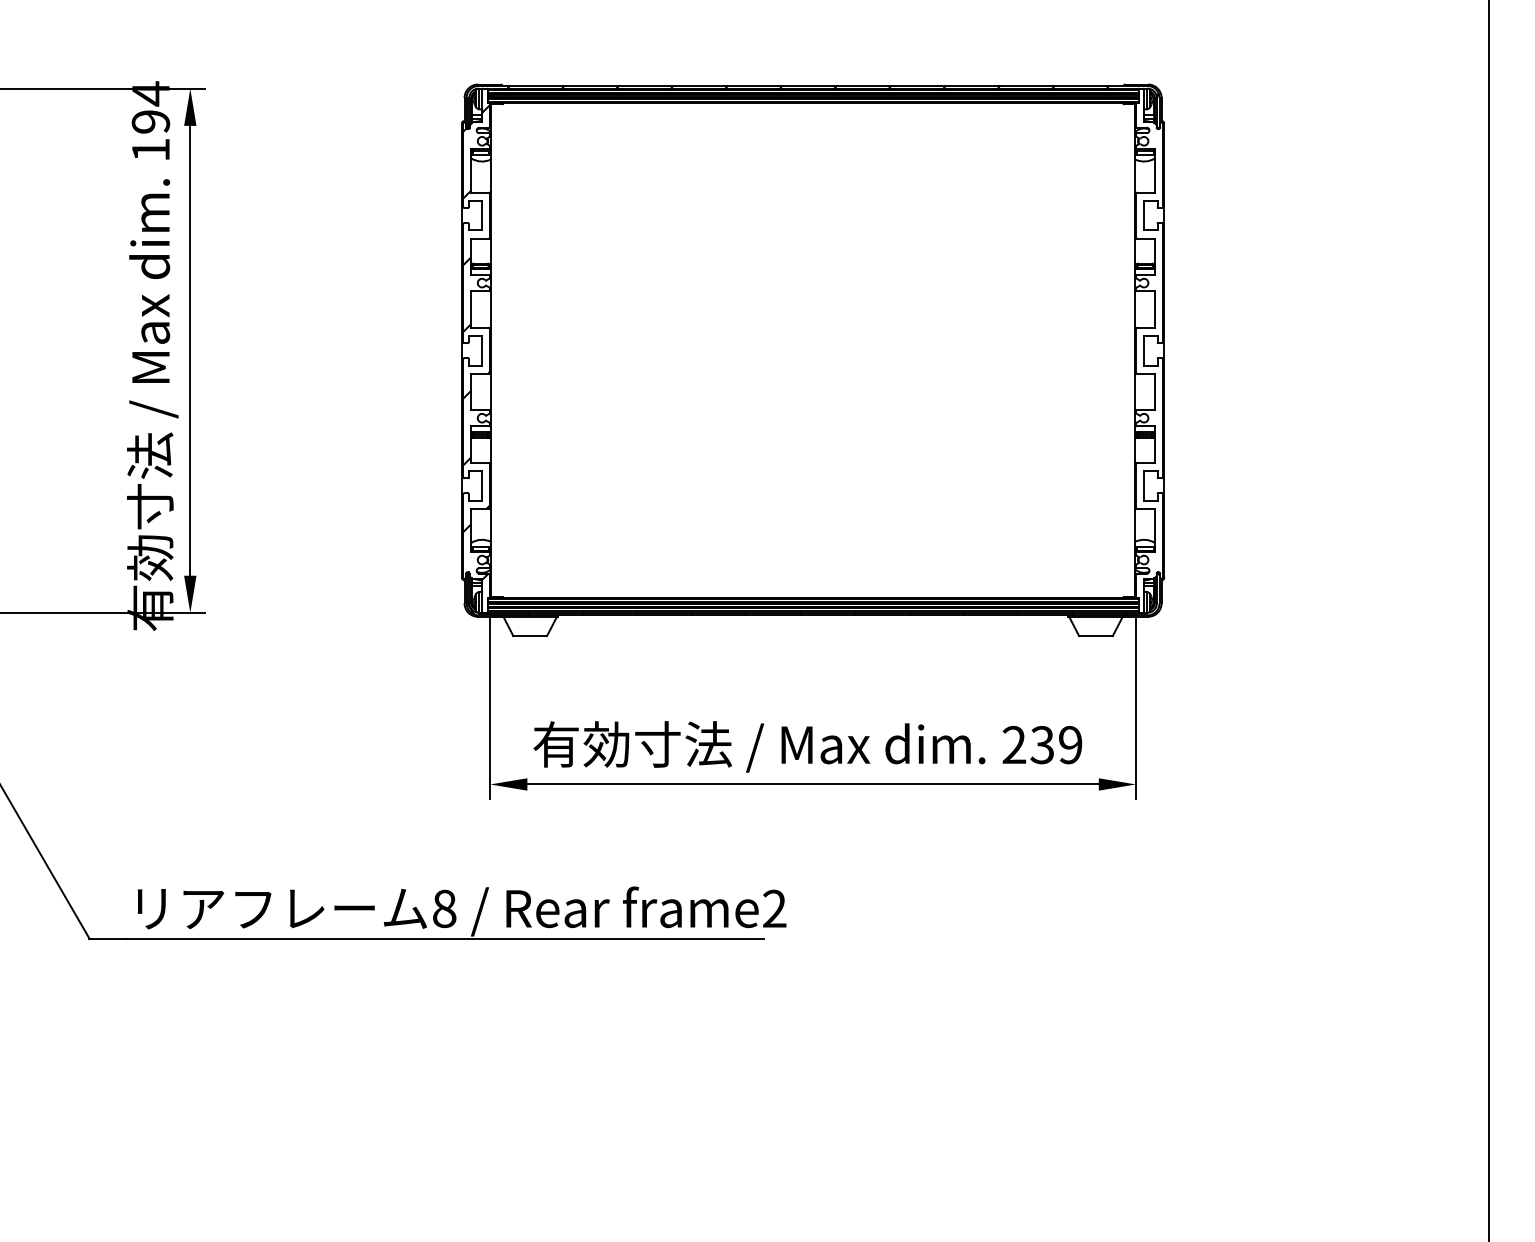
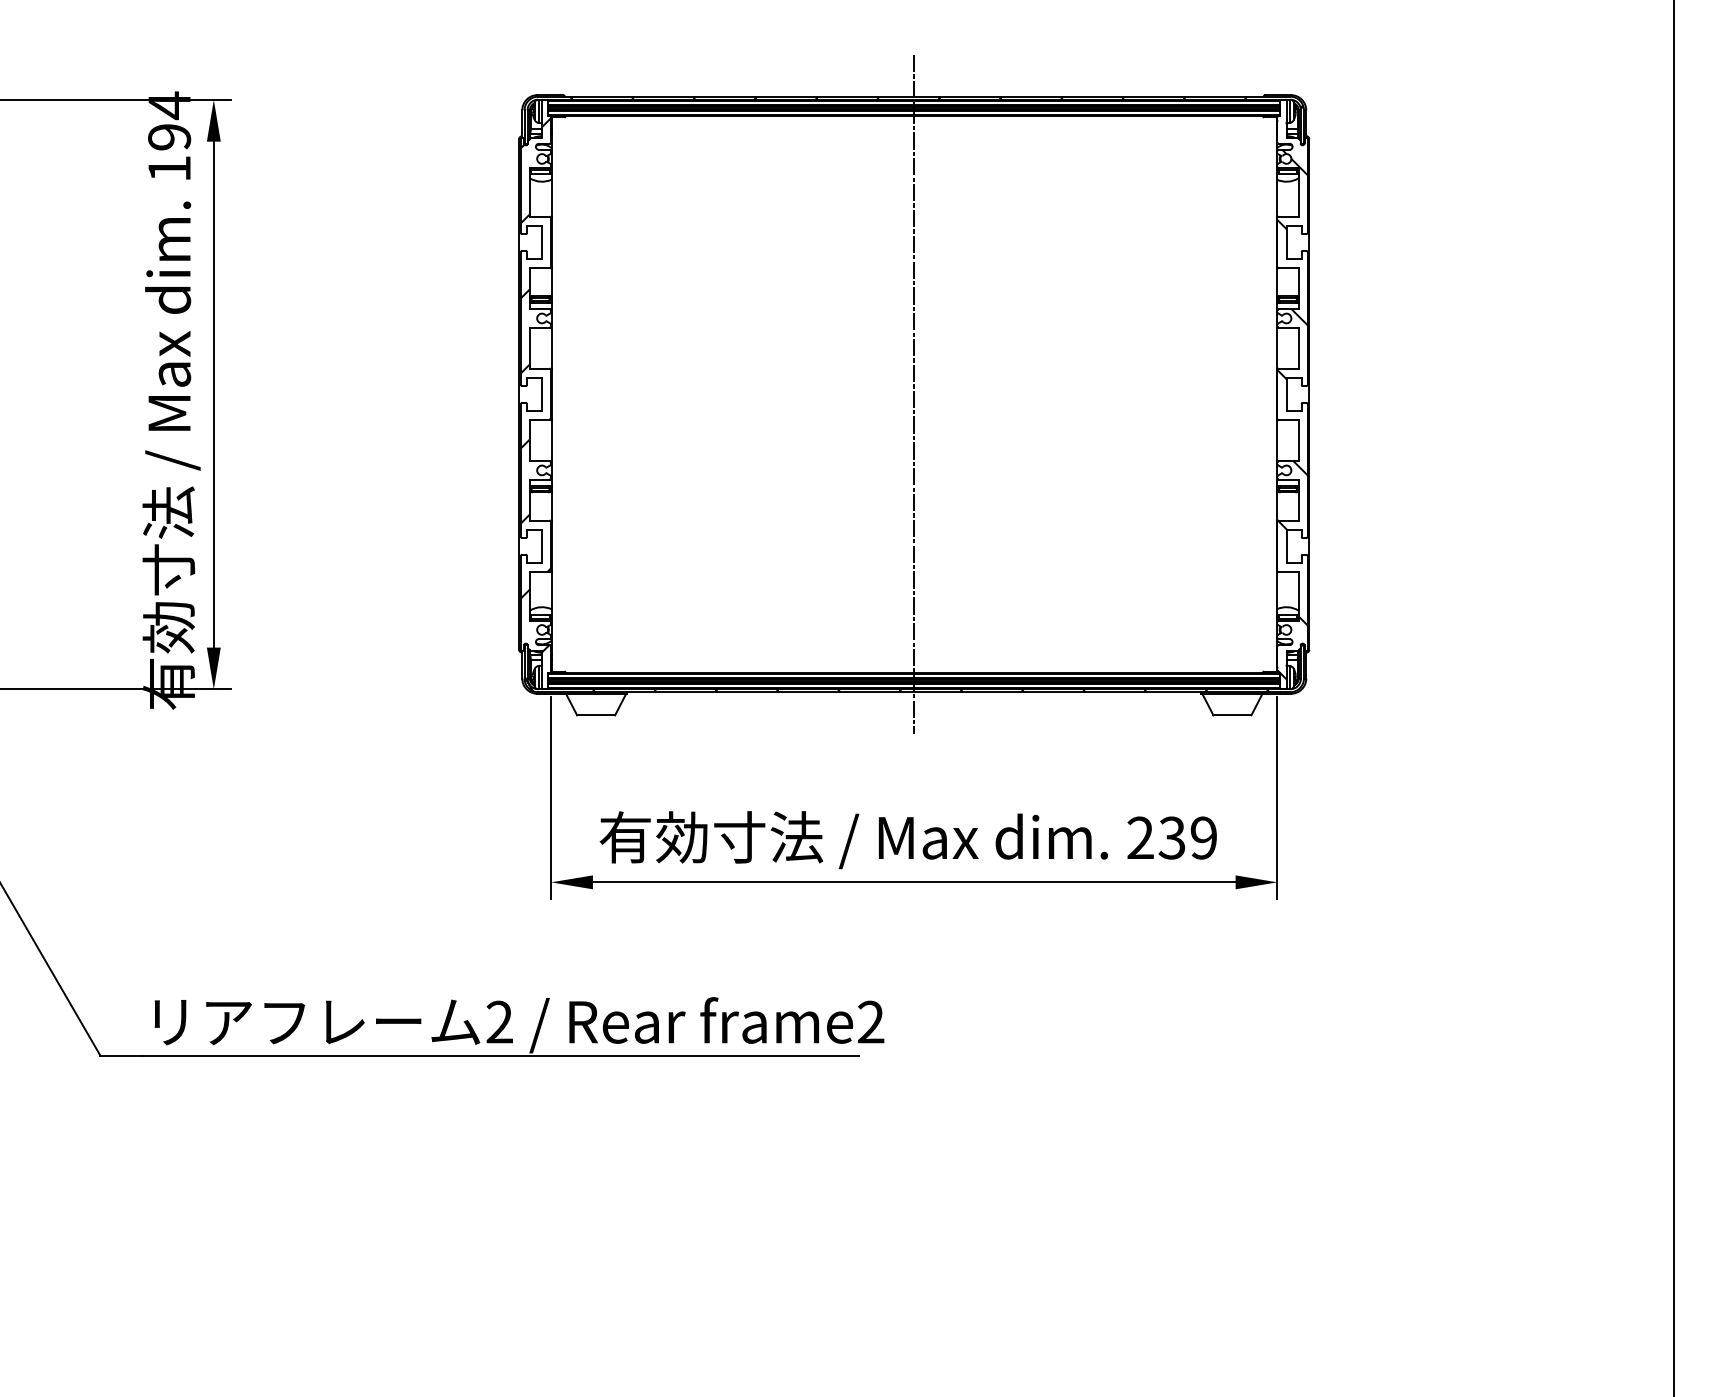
line: (813, 350) -> (914, 394), added
hatch: (1148, 368) -> (1291, 414), added
text: (444, 908) -> (499, 1021), 8 -> 2

